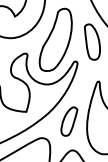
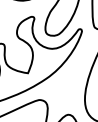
part: (69, 121) -> (68, 86), removed

